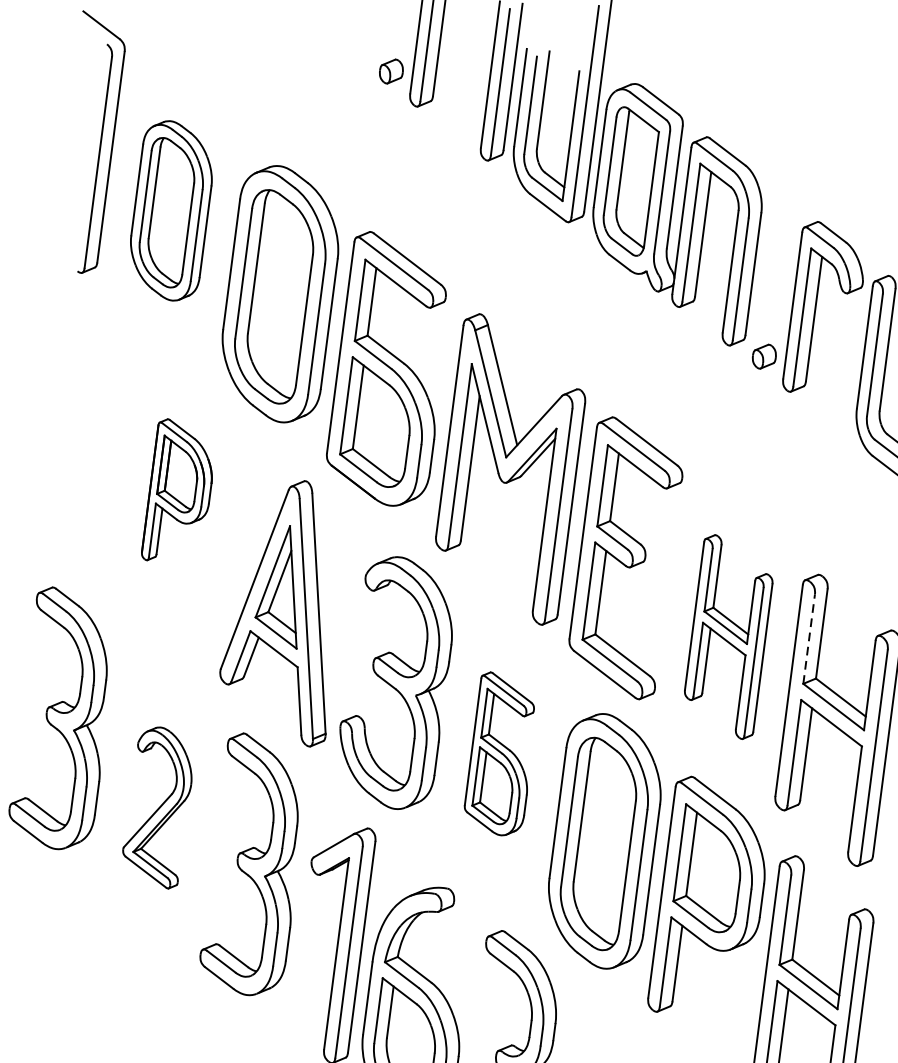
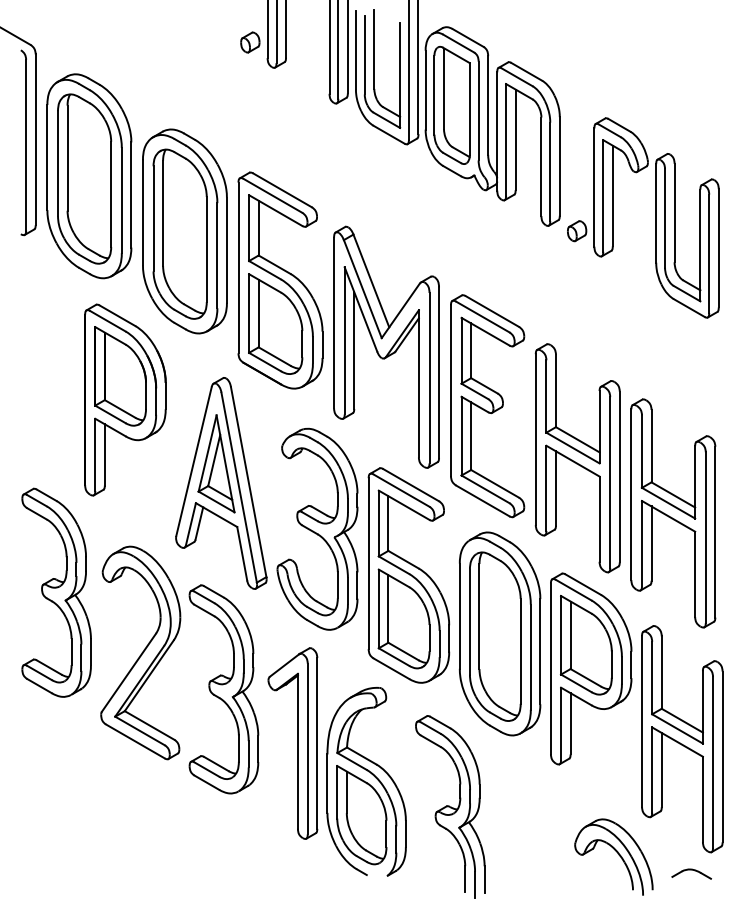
part: (171, 211) -> (89, 176), size x1.43
part: (180, 492) -> (125, 399), size x1.67
part: (728, 637) -> (577, 458), size x1.43
line: (809, 639) -> (642, 451), dashed -> solid
part: (501, 754) -> (408, 575), size x1.67
part: (158, 806) -> (140, 652), size x1.67

